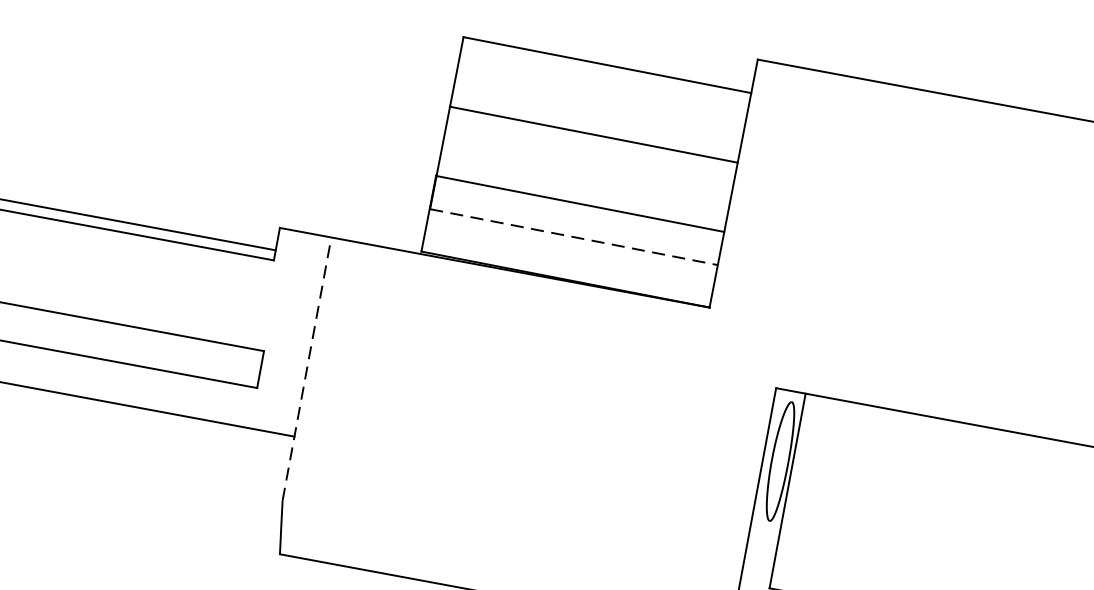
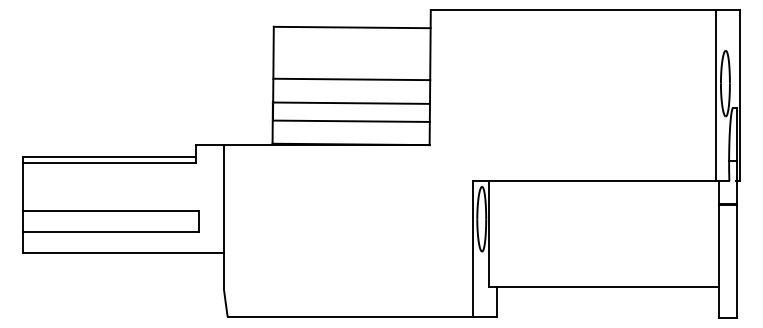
line: (593, 134) -> (351, 79), moved
line: (574, 237) -> (351, 121), dashed -> solid
line: (306, 368) -> (223, 216), dashed -> solid

